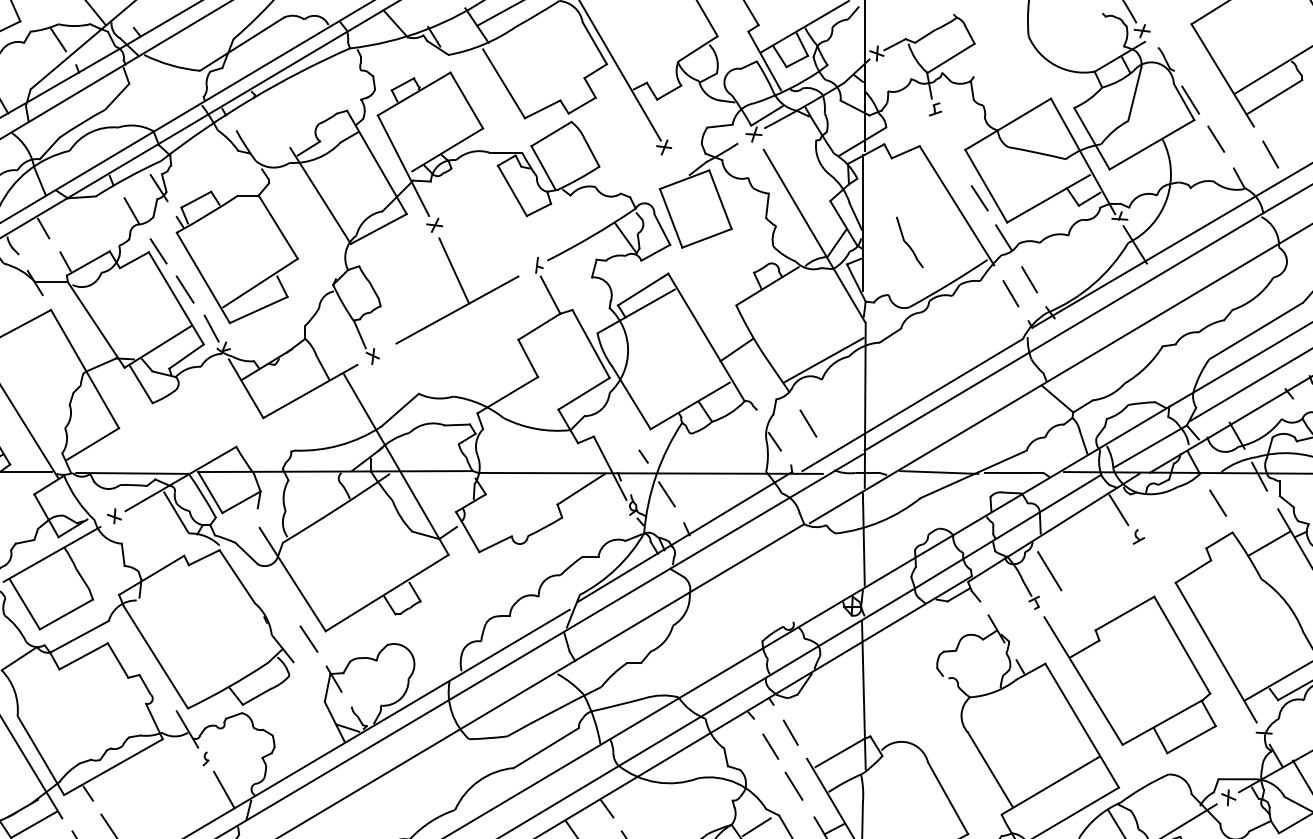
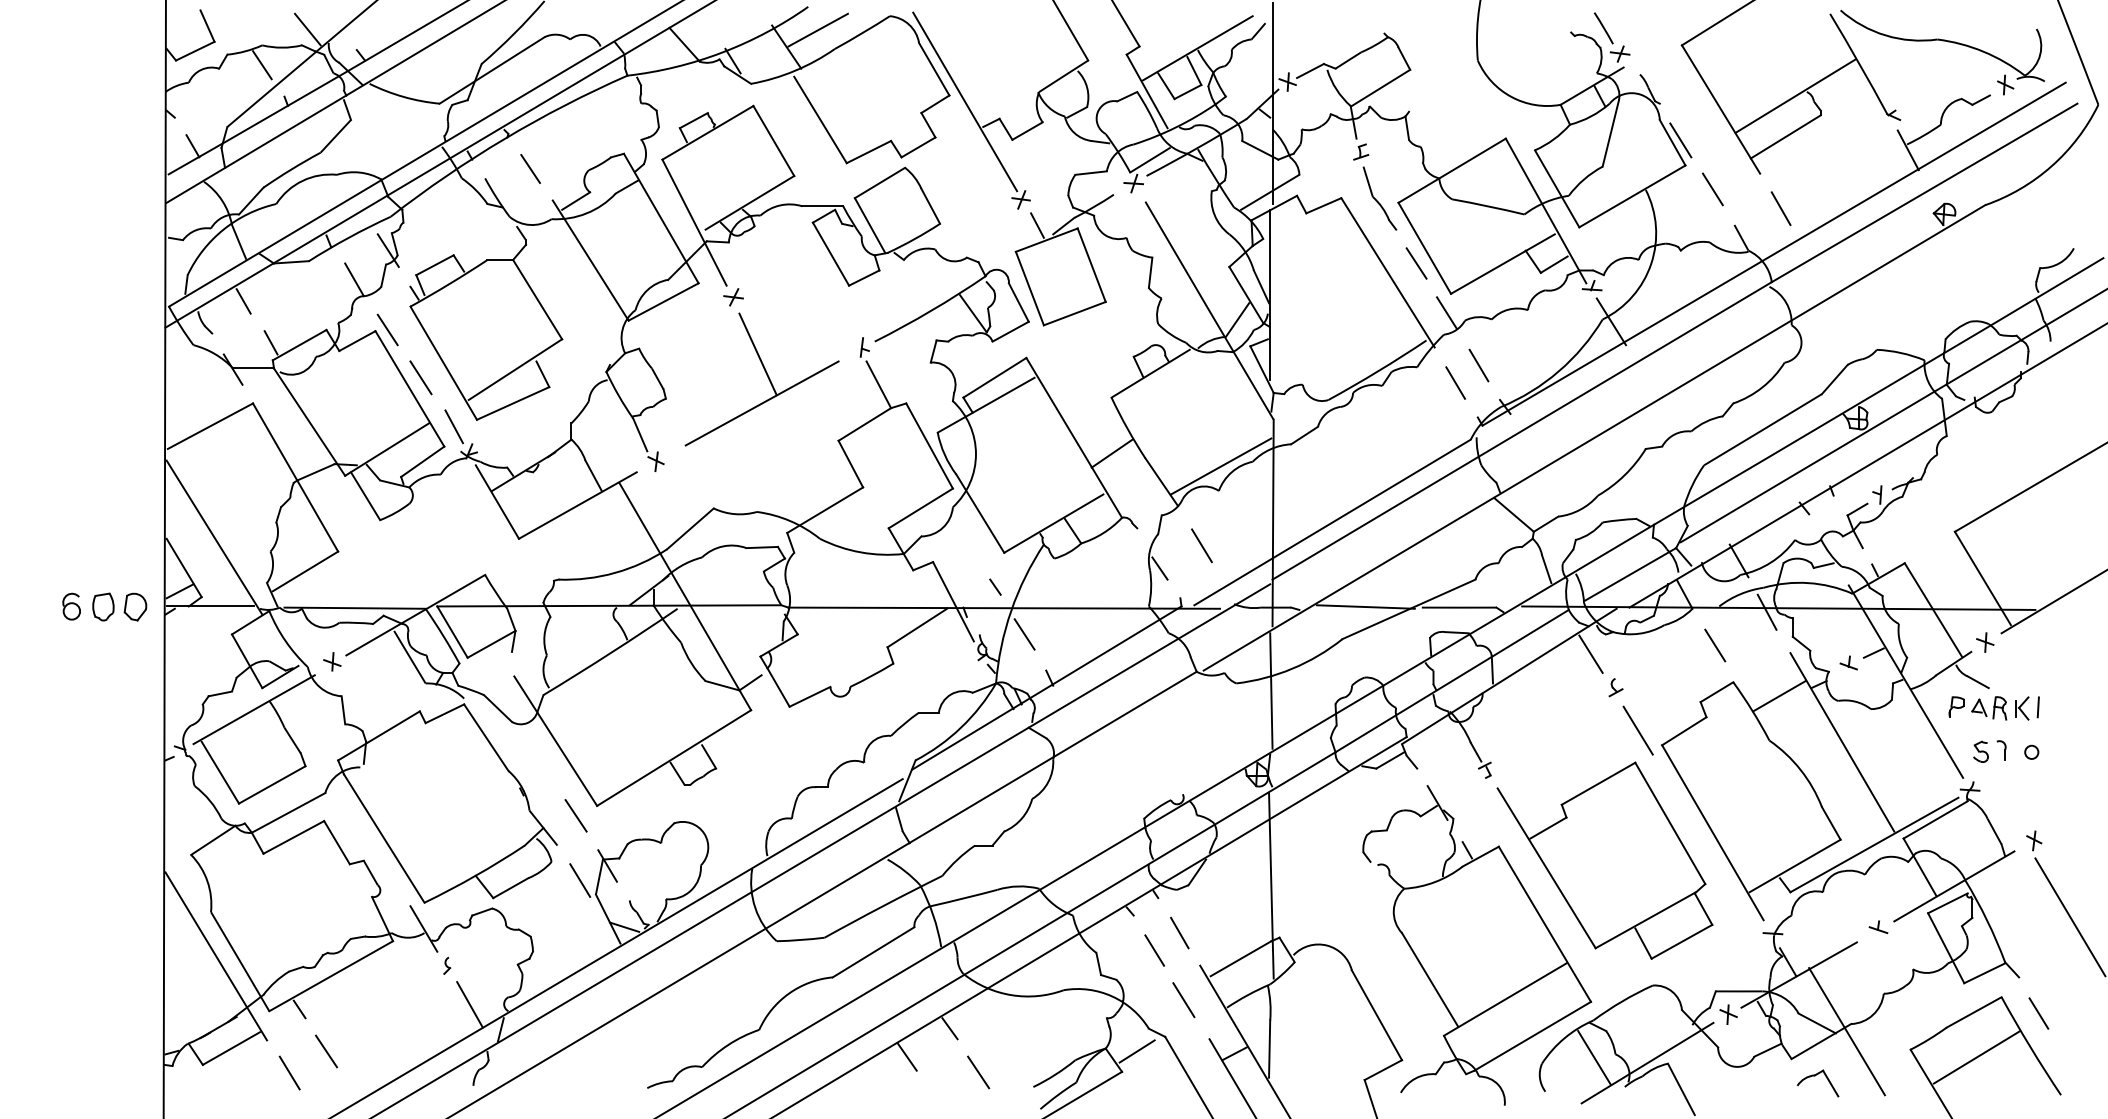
line: (272, 122) -> (530, 168), added
line: (677, 168) -> (1037, 225), added
part: (909, 242) -> (1379, 198), moved
line: (1049, 571) -> (1637, 730), moved
line: (312, 690) -> (580, 880), added

